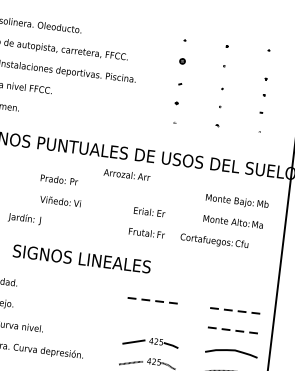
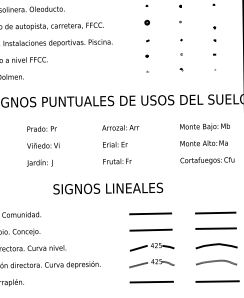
text: (126, 174) -> (120, 127), moved
text: (58, 179) -> (41, 128), moved
text: (60, 201) -> (43, 145), moved
text: (149, 212) -> (115, 144), moved
text: (146, 233) -> (117, 161), moved
text: (214, 241) -> (207, 160), moved
text: (82, 258) -> (108, 188), moved
line: (155, 300) -> (151, 213), dashed -> solid
line: (235, 311) -> (215, 213), dashed -> solid
line: (151, 320) -> (150, 229), added
line: (234, 330) -> (216, 228), dashed -> solid

